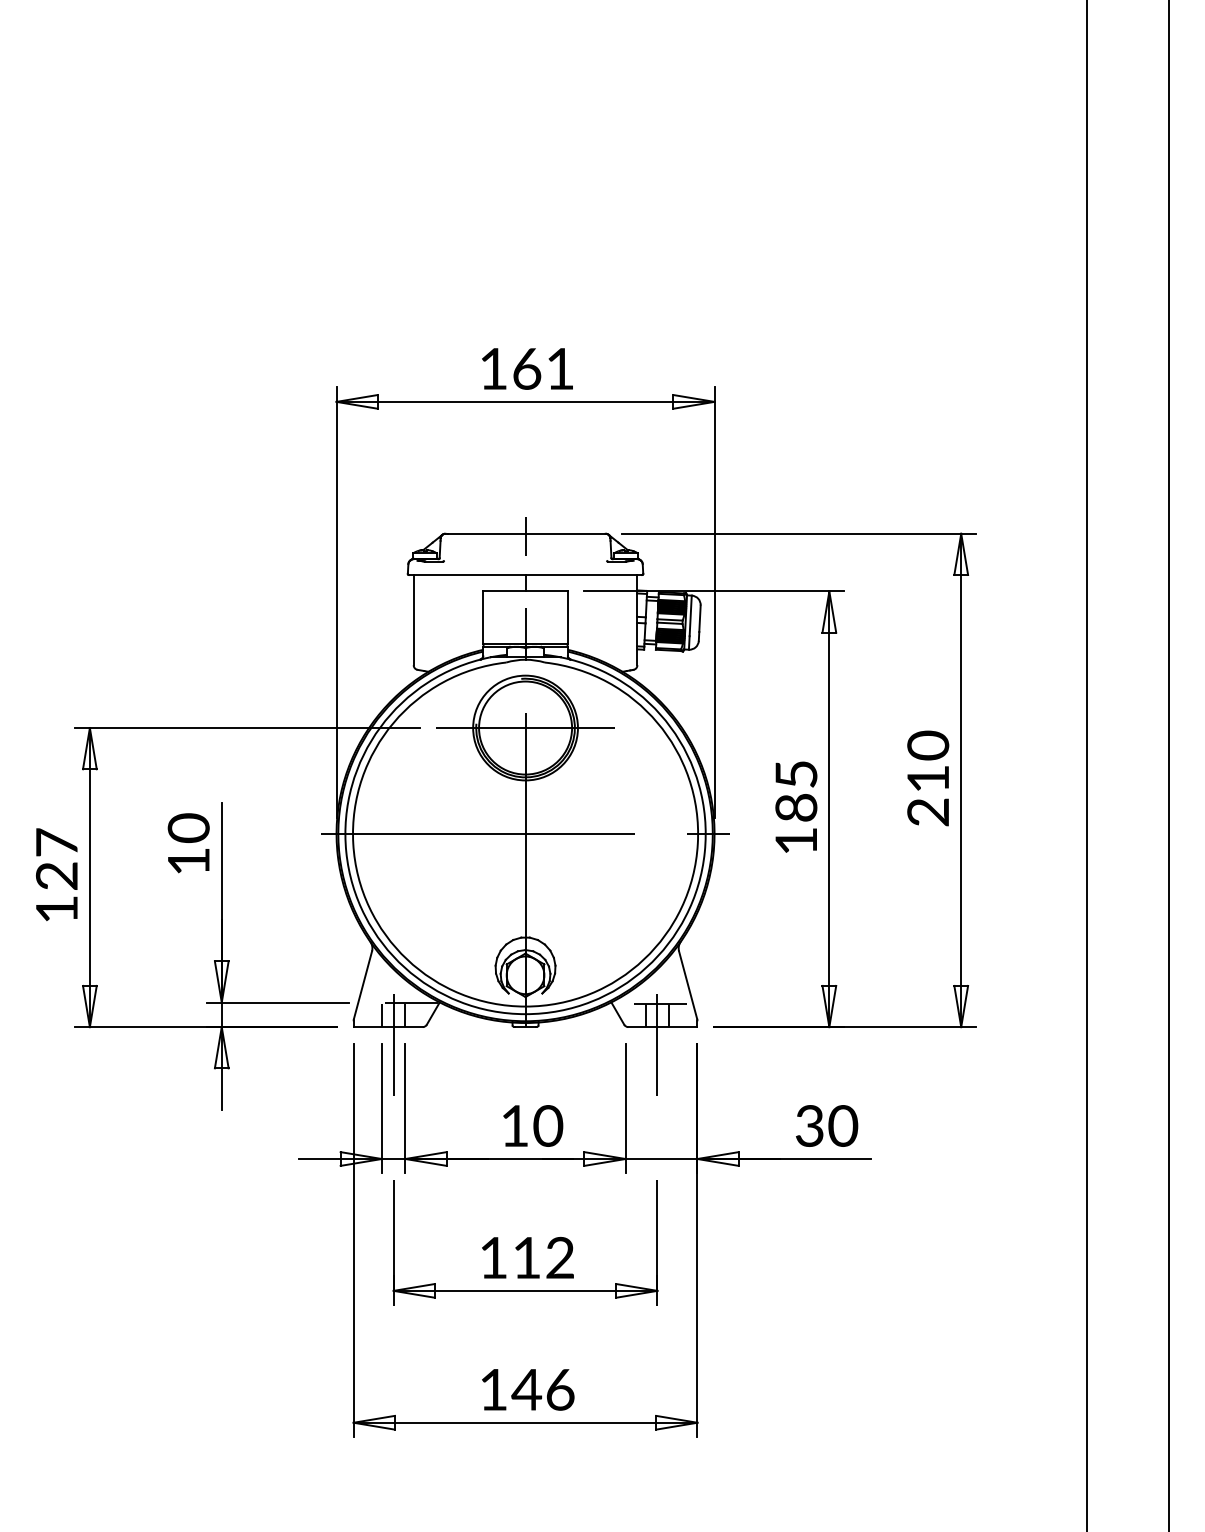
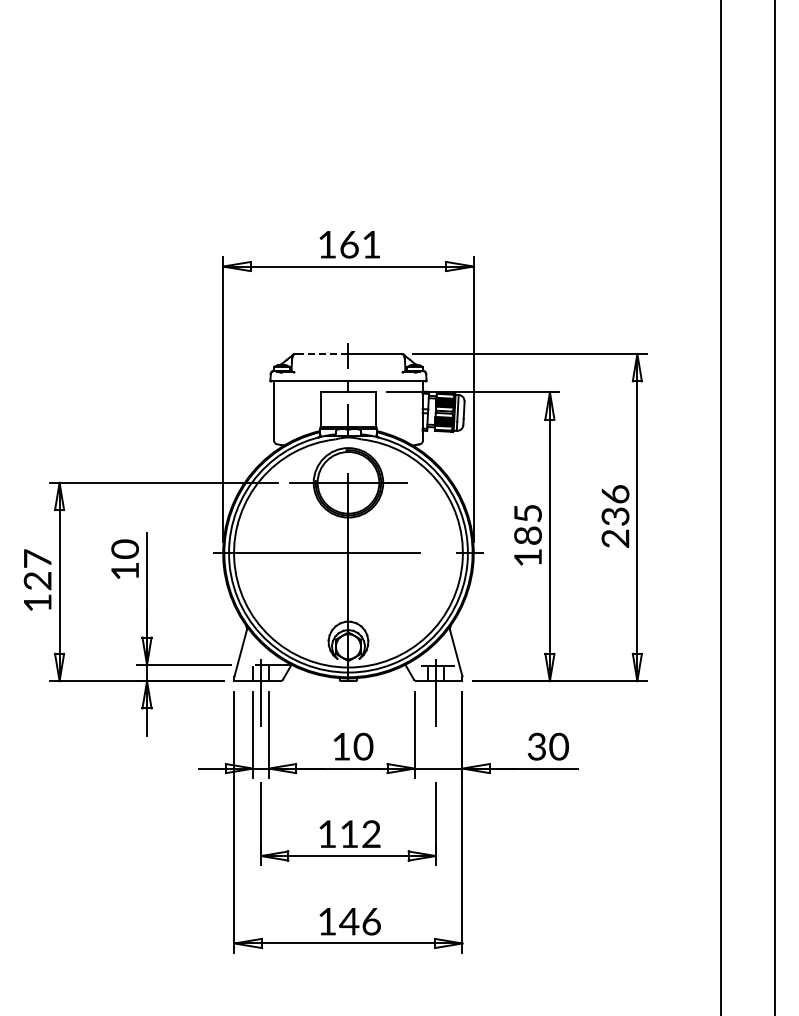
line: (486, 534) -> (322, 354), solid -> dashed
text: (928, 760) -> (615, 504), 210 -> 236

